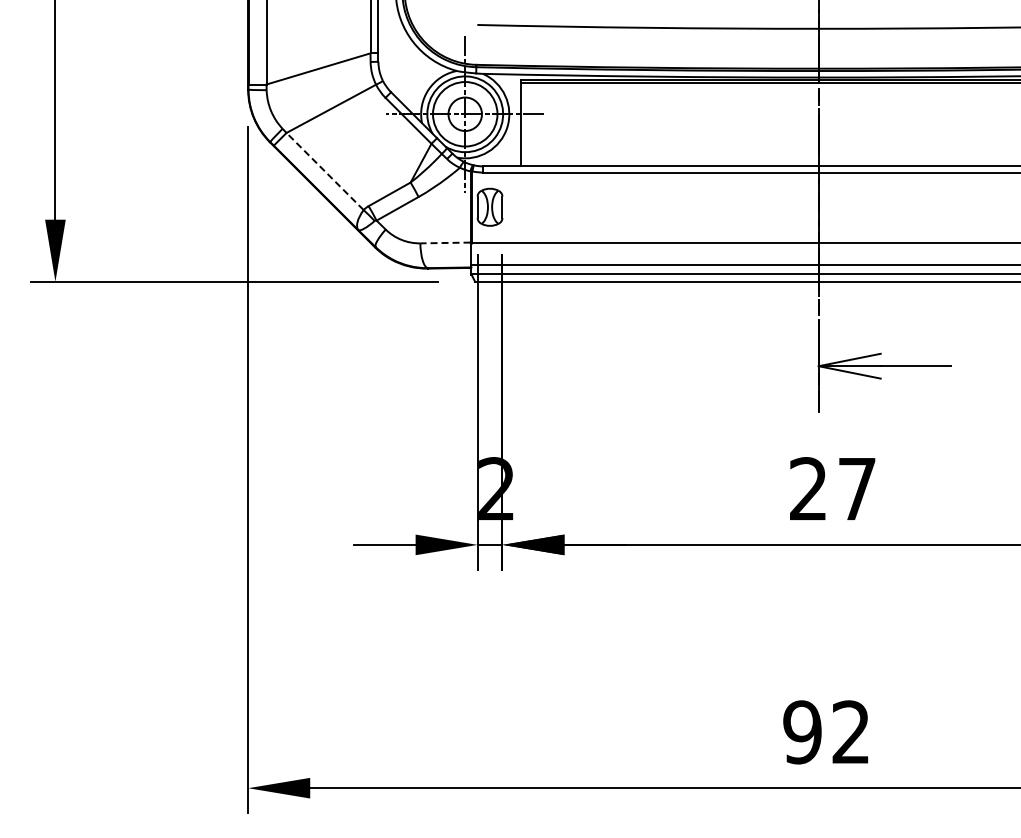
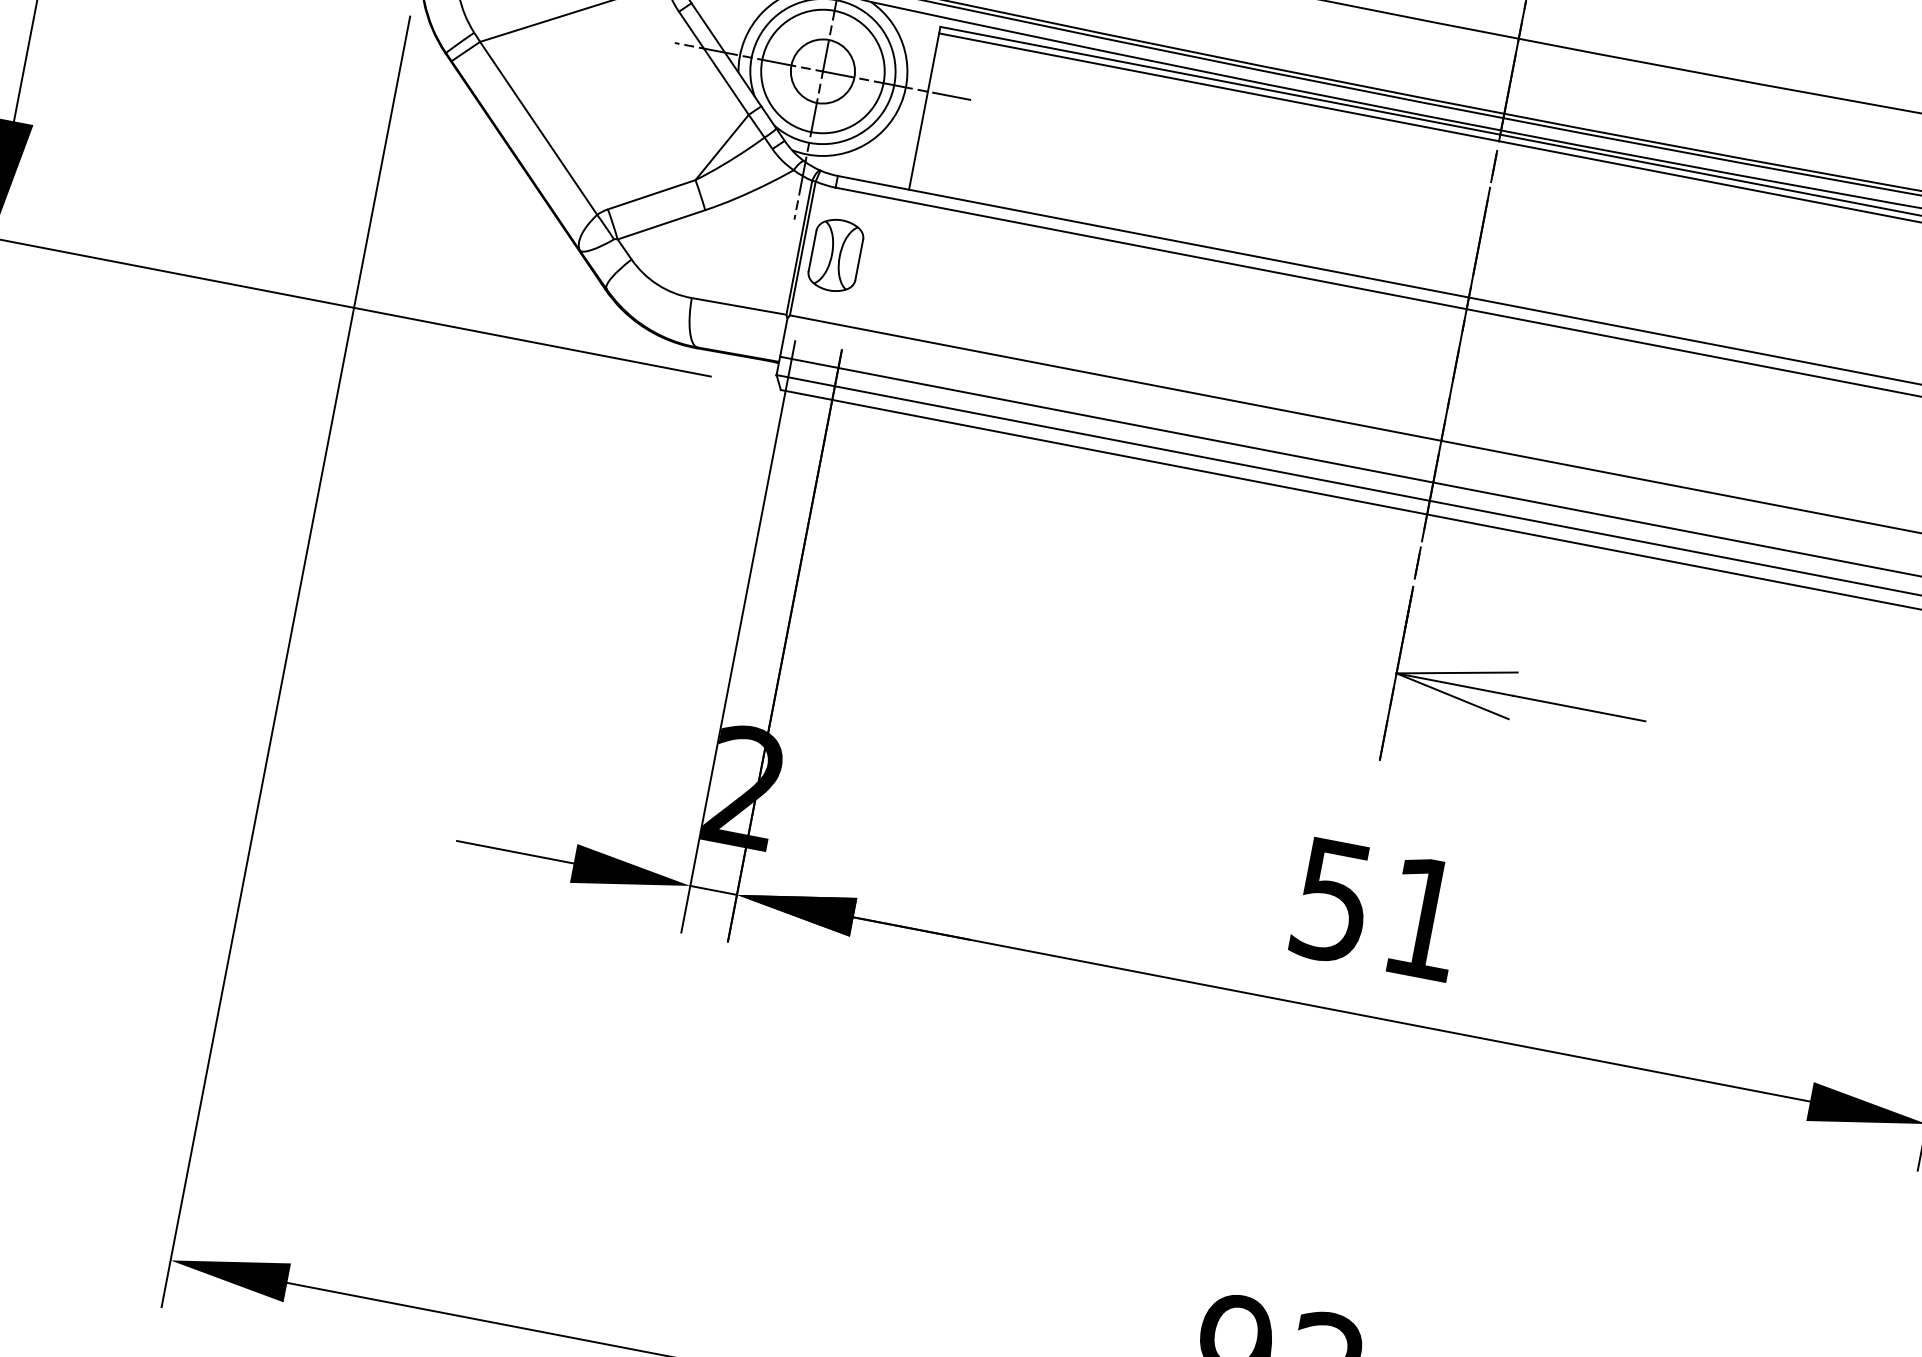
line: (325, 171) -> (539, 128), dashed -> solid
line: (444, 242) -> (737, 305), dashed -> solid
text: (832, 489) -> (1377, 910), 27 -> 51

